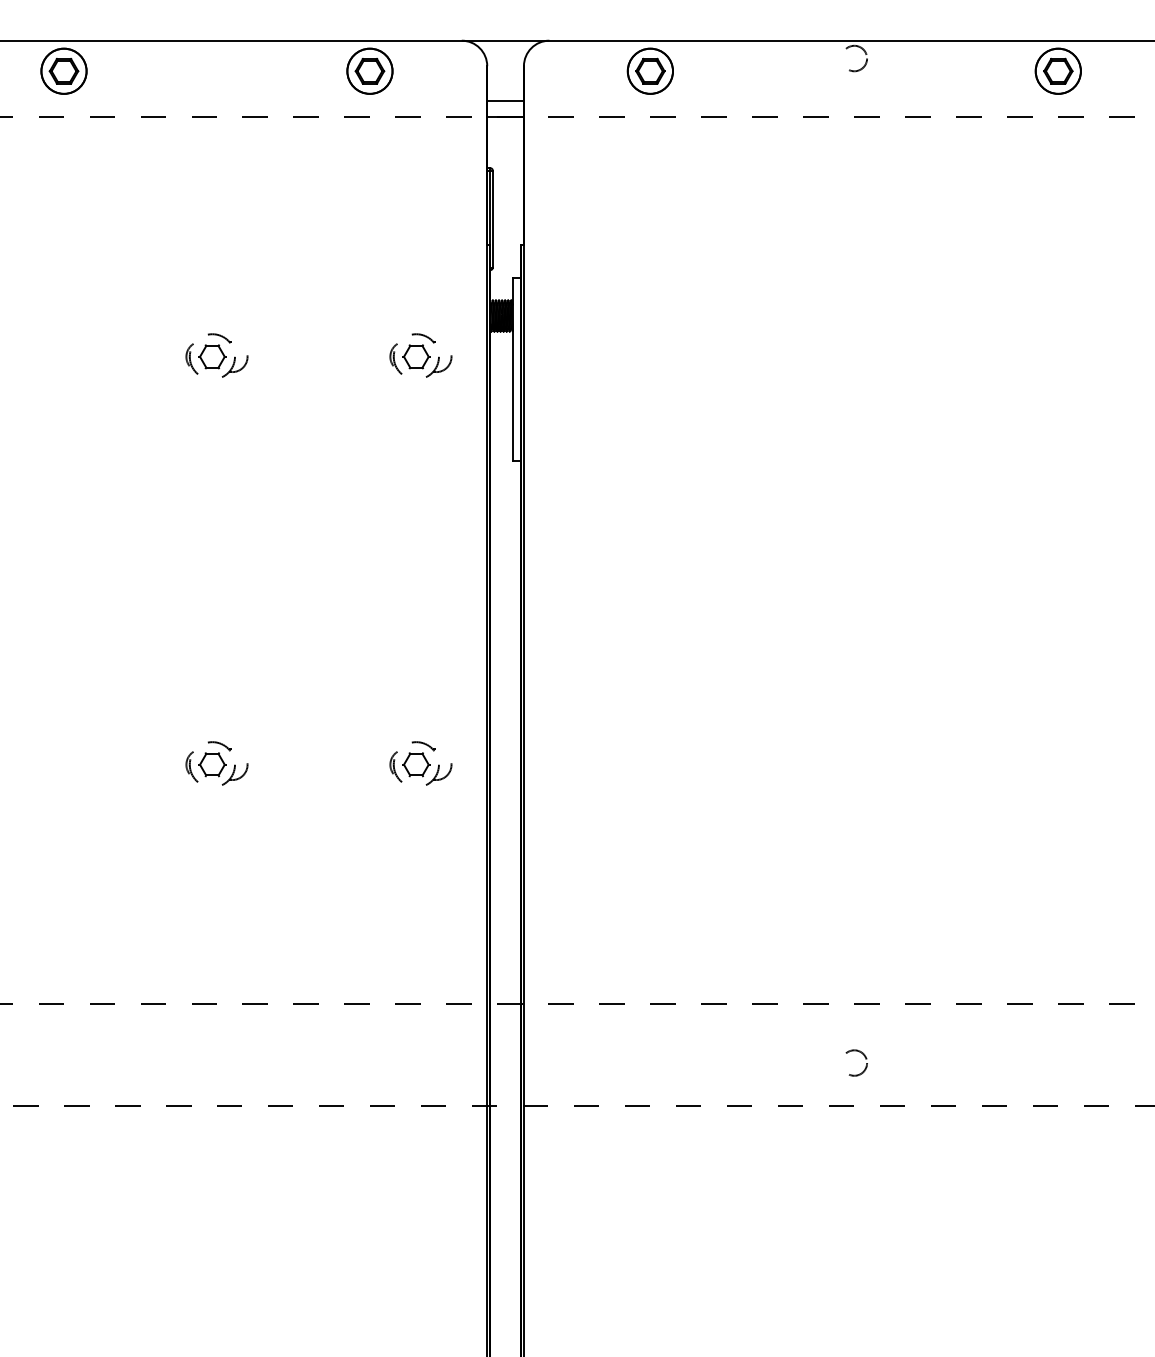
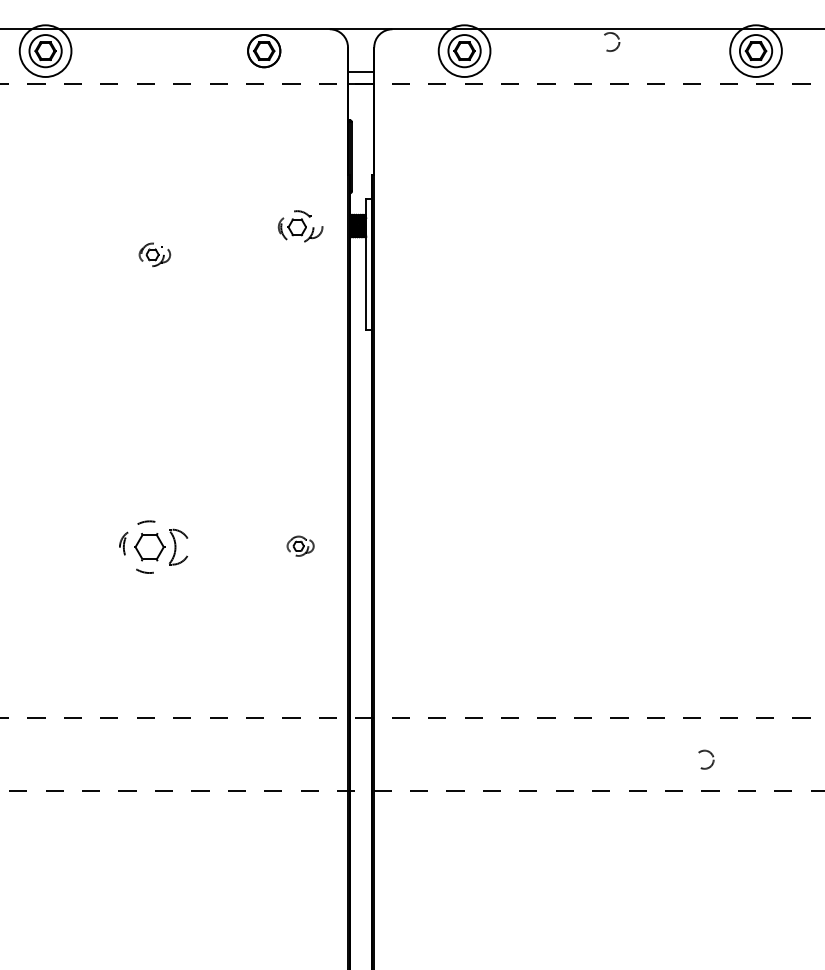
circle: (63, 70) -> (45, 50), size x1.6
circle: (650, 70) -> (464, 50), size x1.6
circle: (1057, 70) -> (755, 50), size x1.6
part: (216, 355) -> (154, 254), size x0.7
part: (420, 355) -> (300, 226), moved
part: (216, 763) -> (154, 545), size x1.6
part: (420, 763) -> (300, 545), size x0.6
circle: (856, 1062) -> (706, 759), moved

